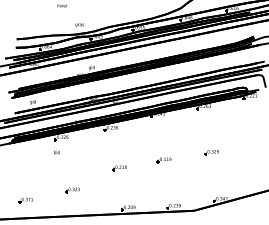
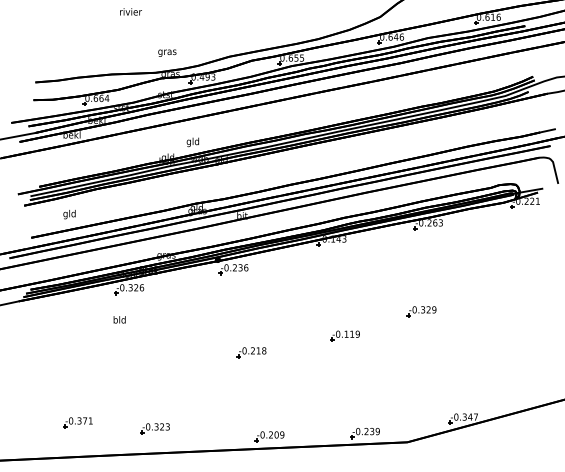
part: (211, 152) -> (421, 311), moved
part: (72, 190) -> (154, 429), moved
part: (25, 200) -> (76, 422), moved

